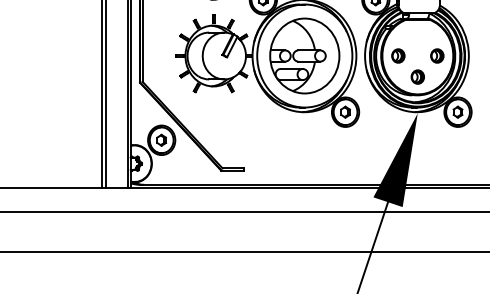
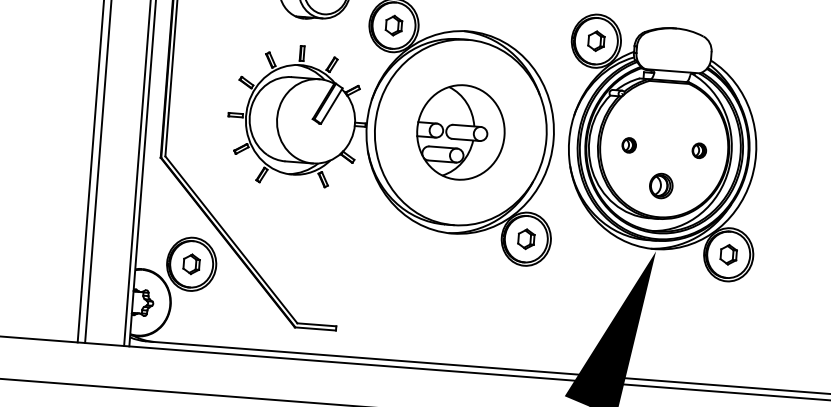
part: (304, 55) -> (460, 131), size x0.7
part: (398, 55) -> (629, 144), size x0.6
part: (437, 55) -> (699, 149), size x0.6

